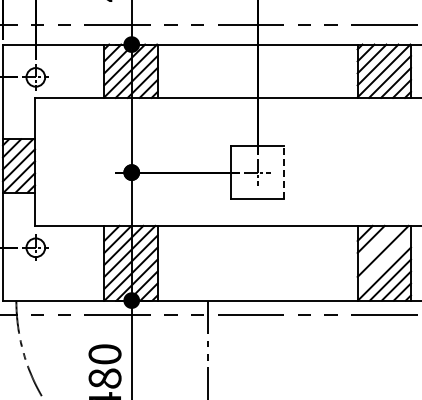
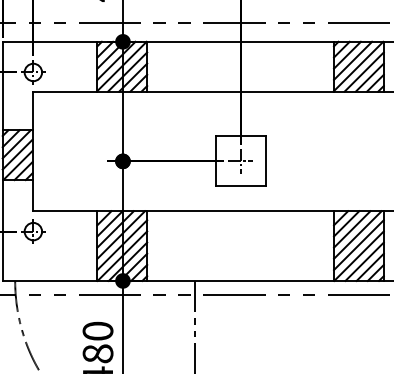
line: (284, 172) -> (265, 161), dashed -> solid
line: (376, 244) -> (351, 228), added
line: (384, 261) -> (359, 244), added

